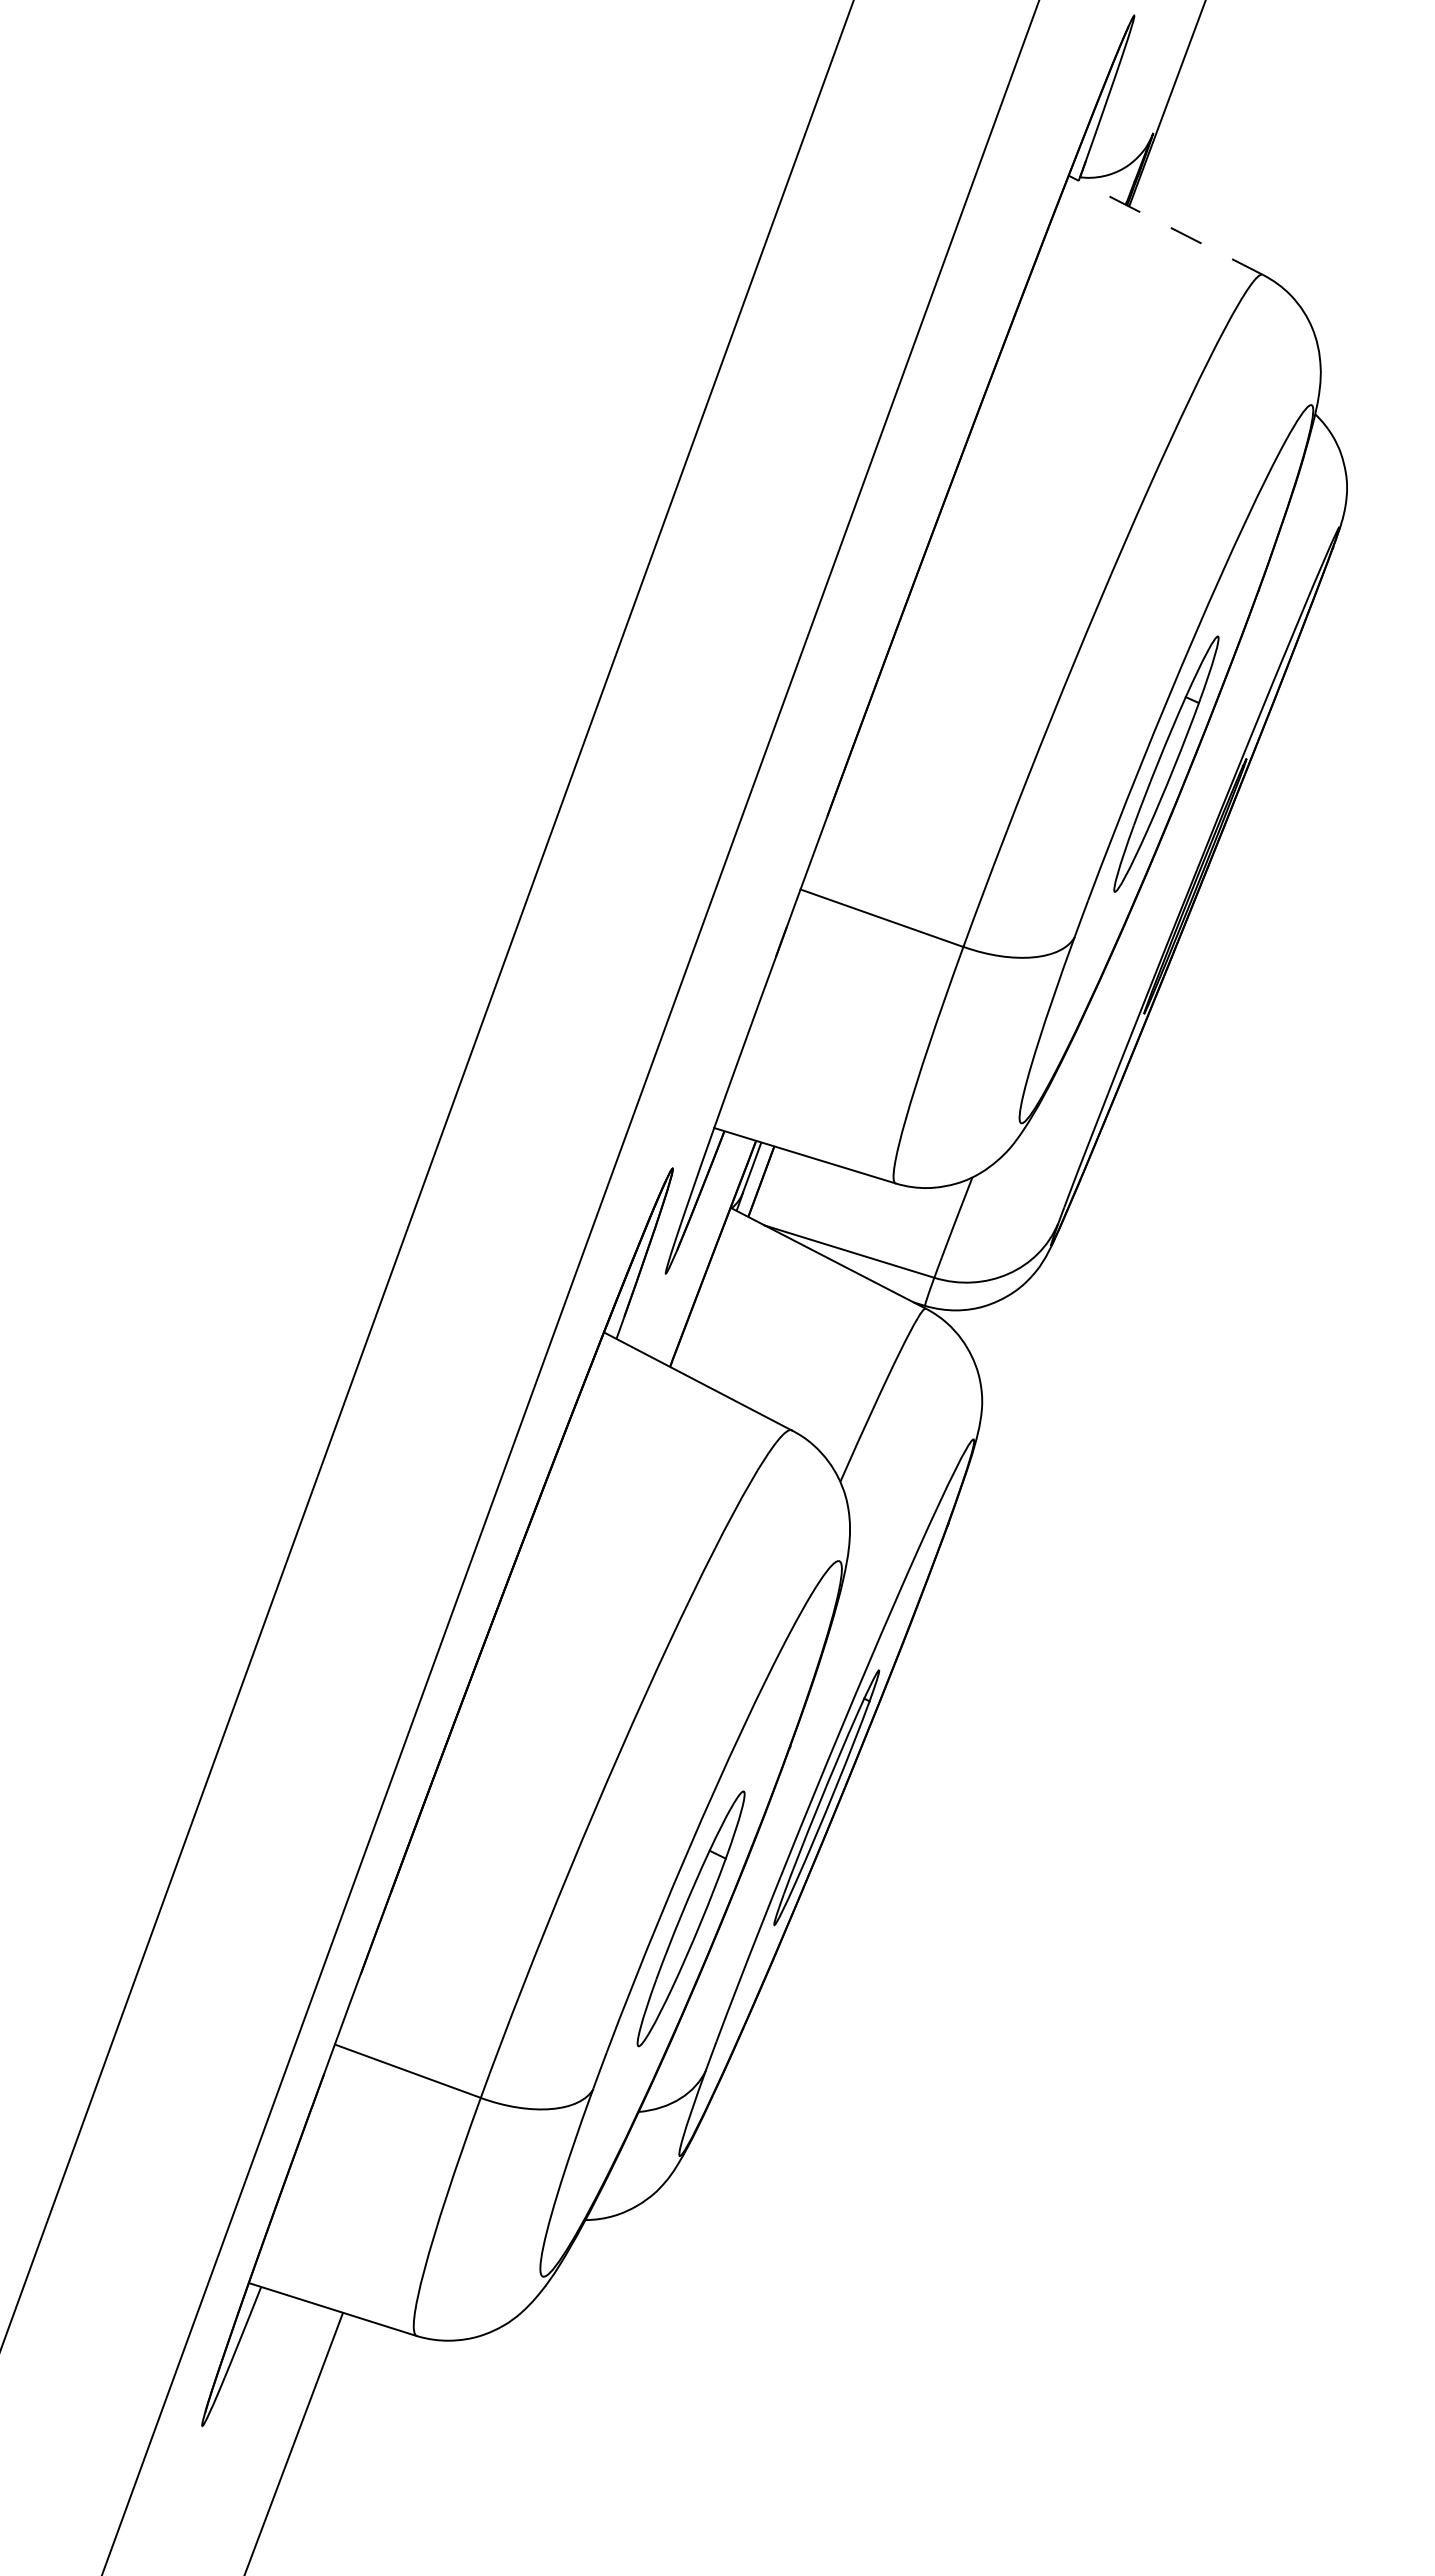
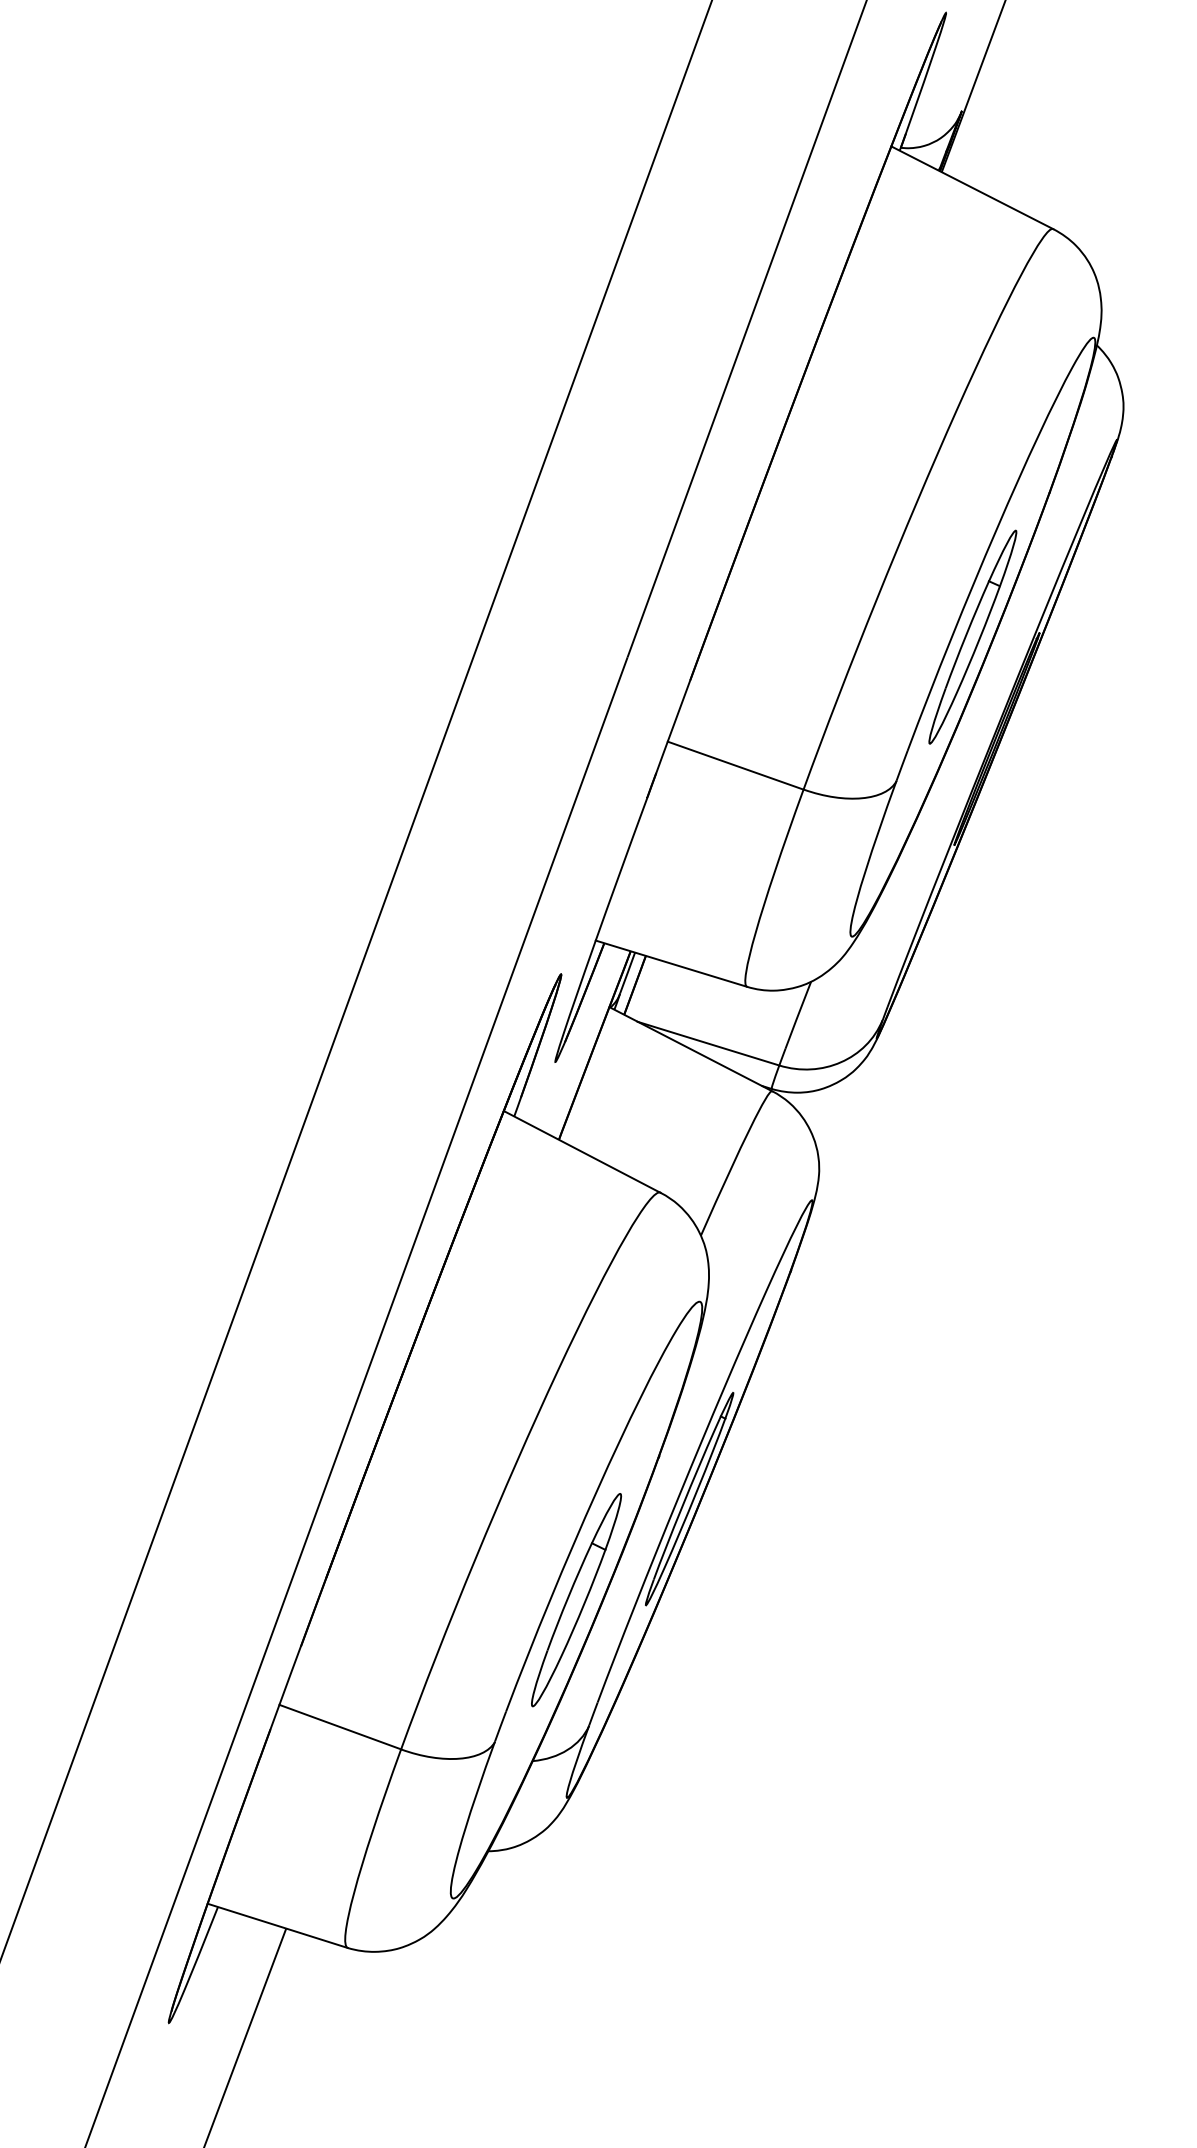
line: (1165, 225) -> (972, 187), dashed -> solid

